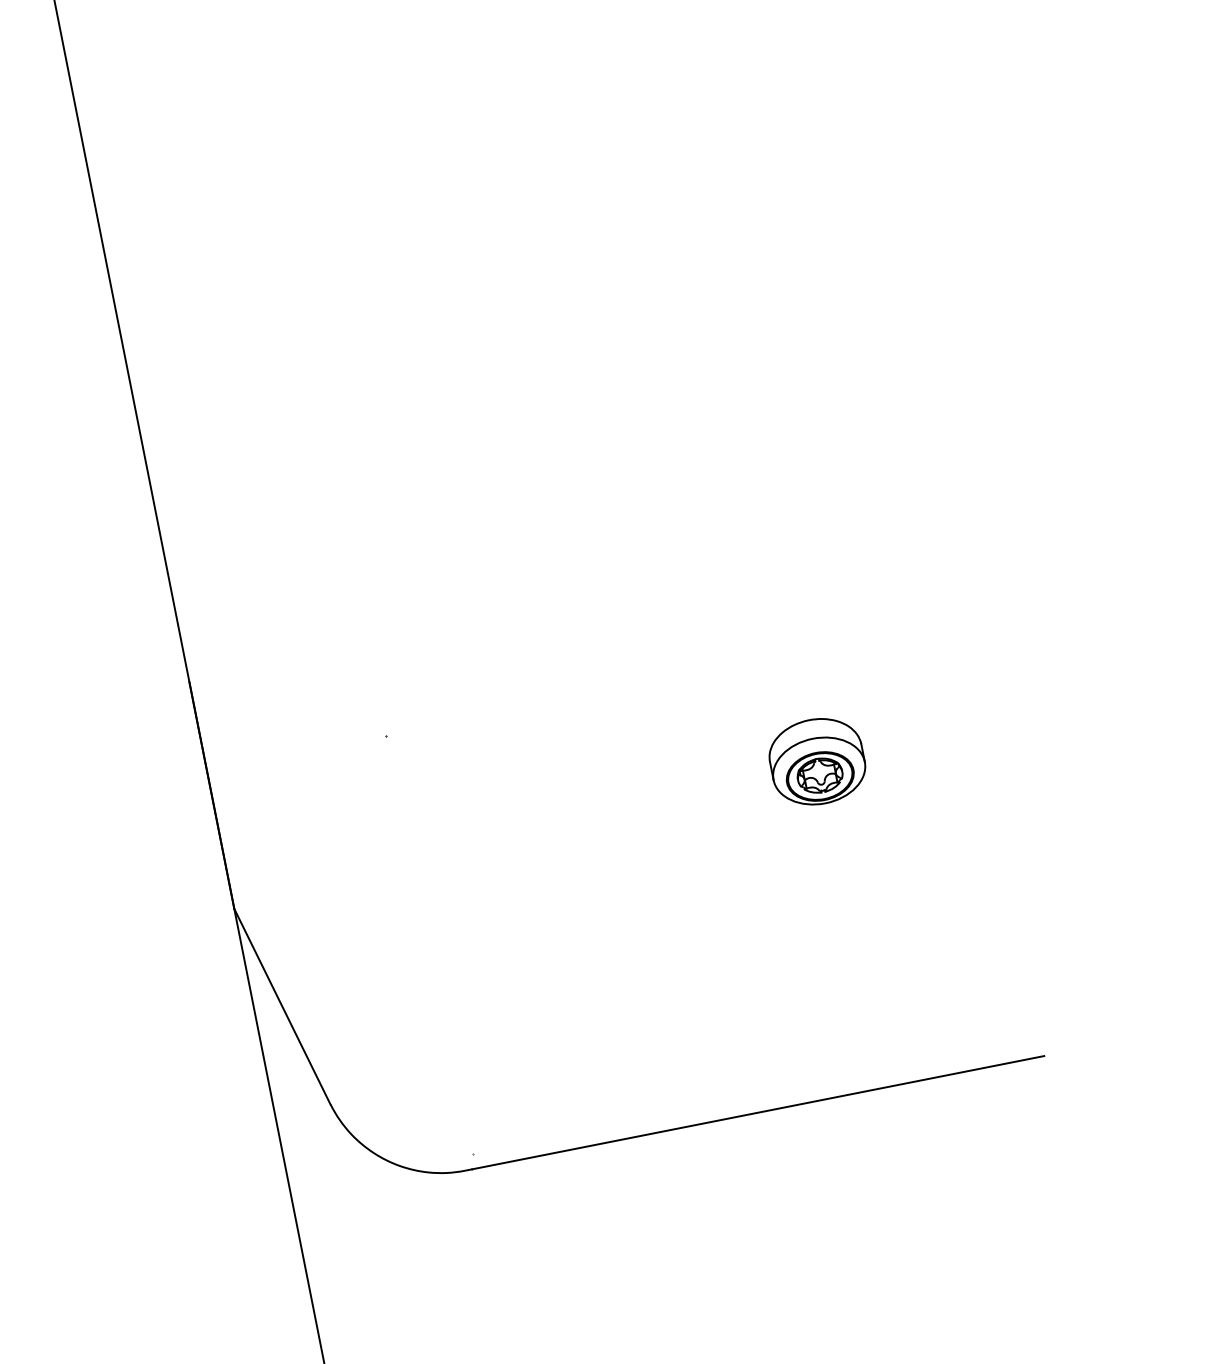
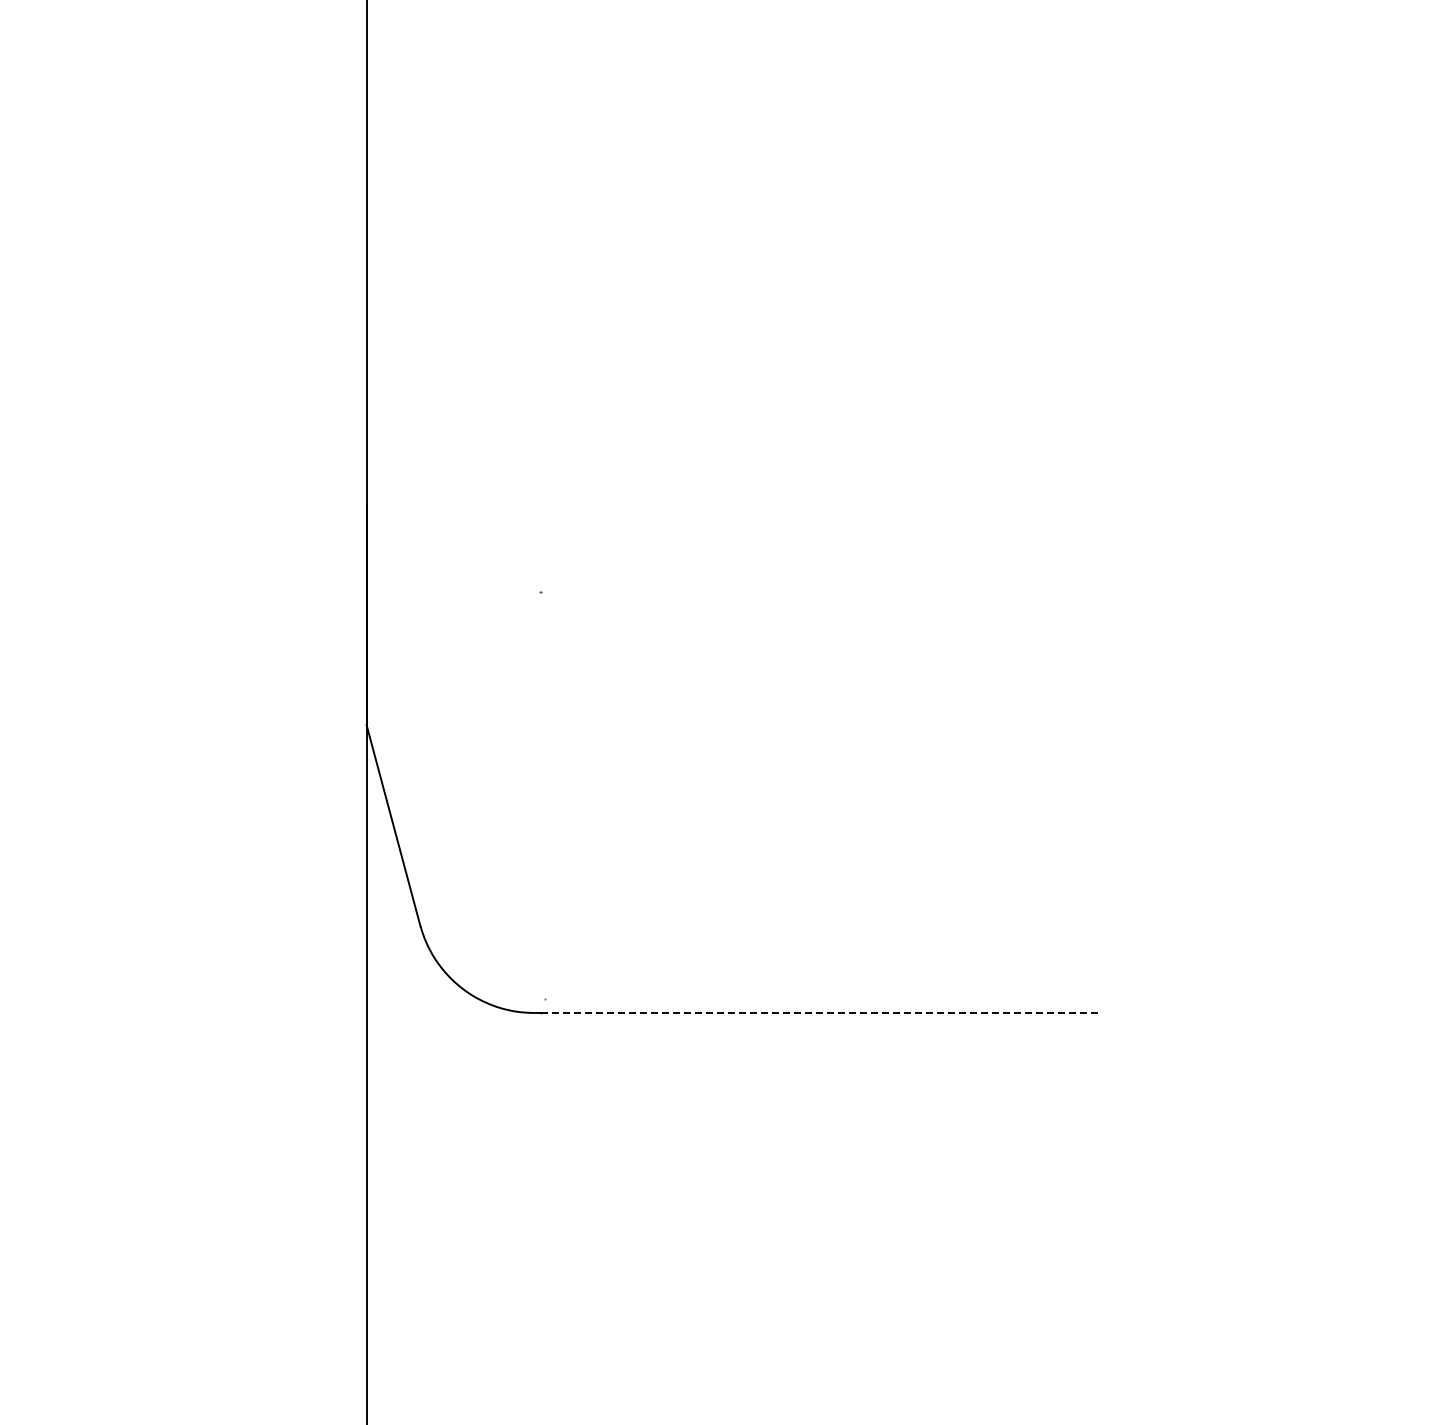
part: (817, 761) -> (939, 695), removed
line: (757, 1112) -> (818, 1012), solid -> dashed

